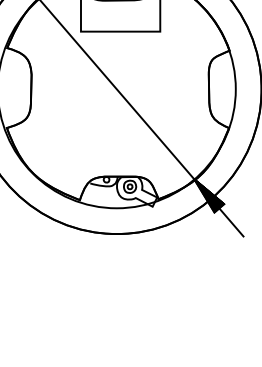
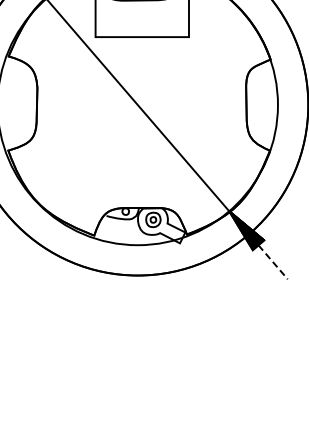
line: (232, 222) -> (273, 262), solid -> dashed

